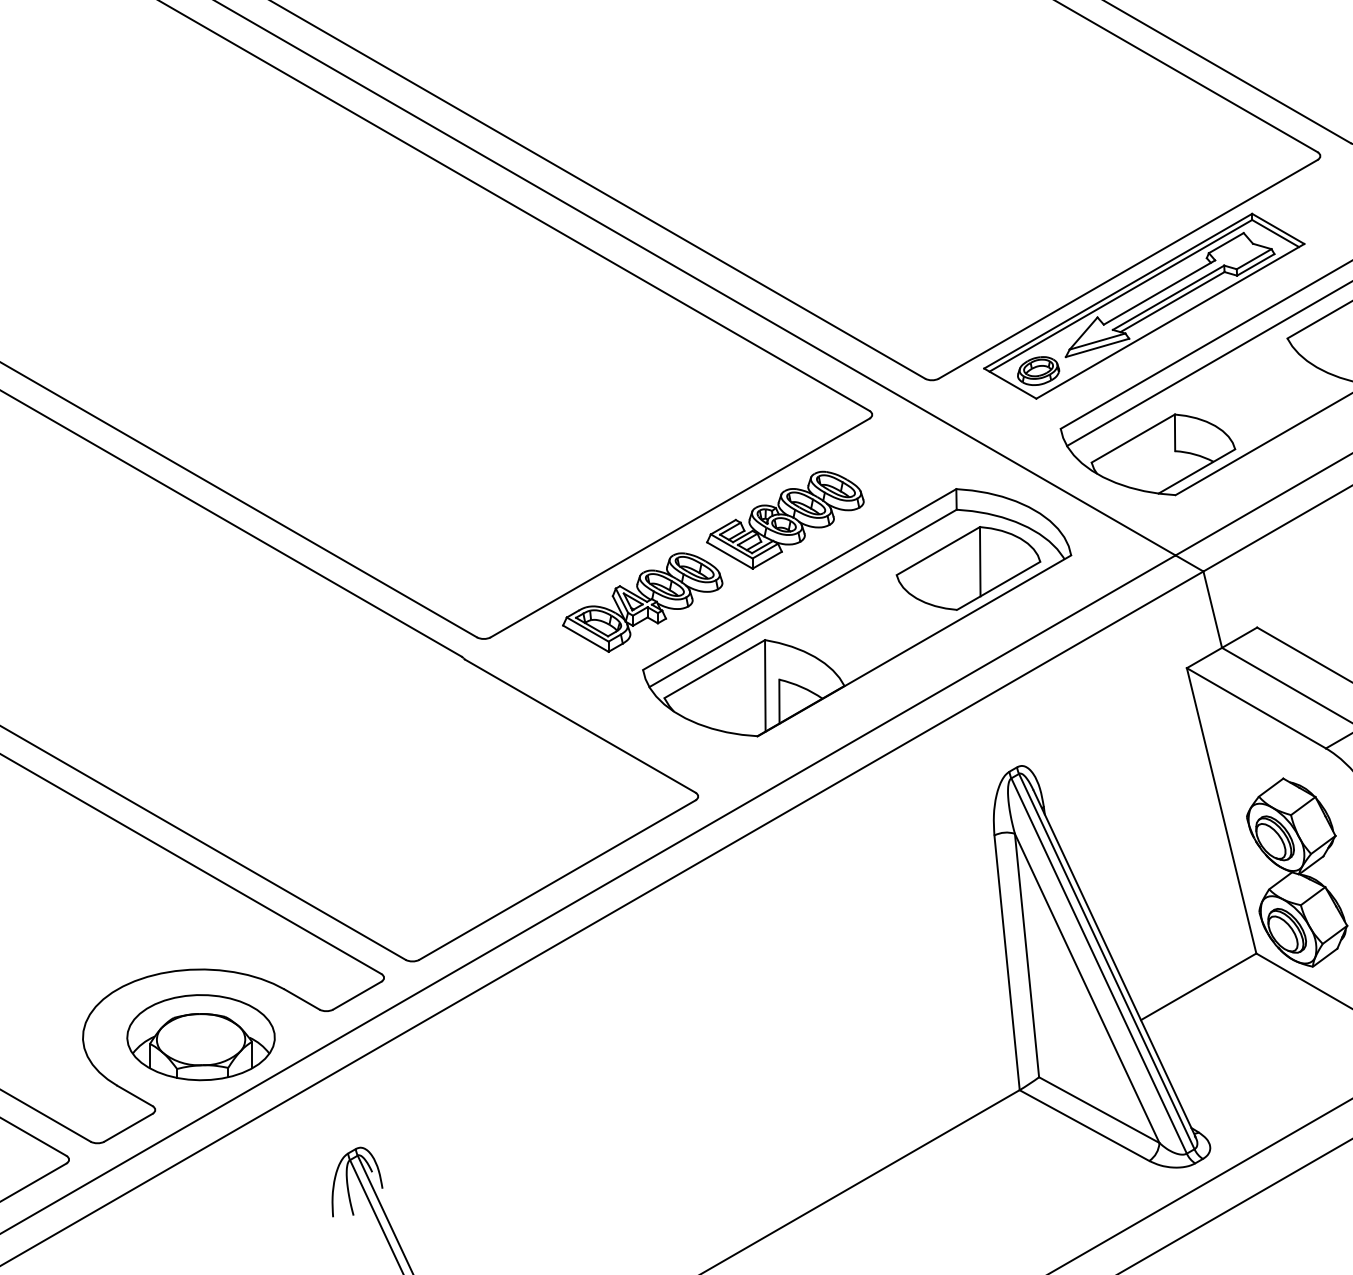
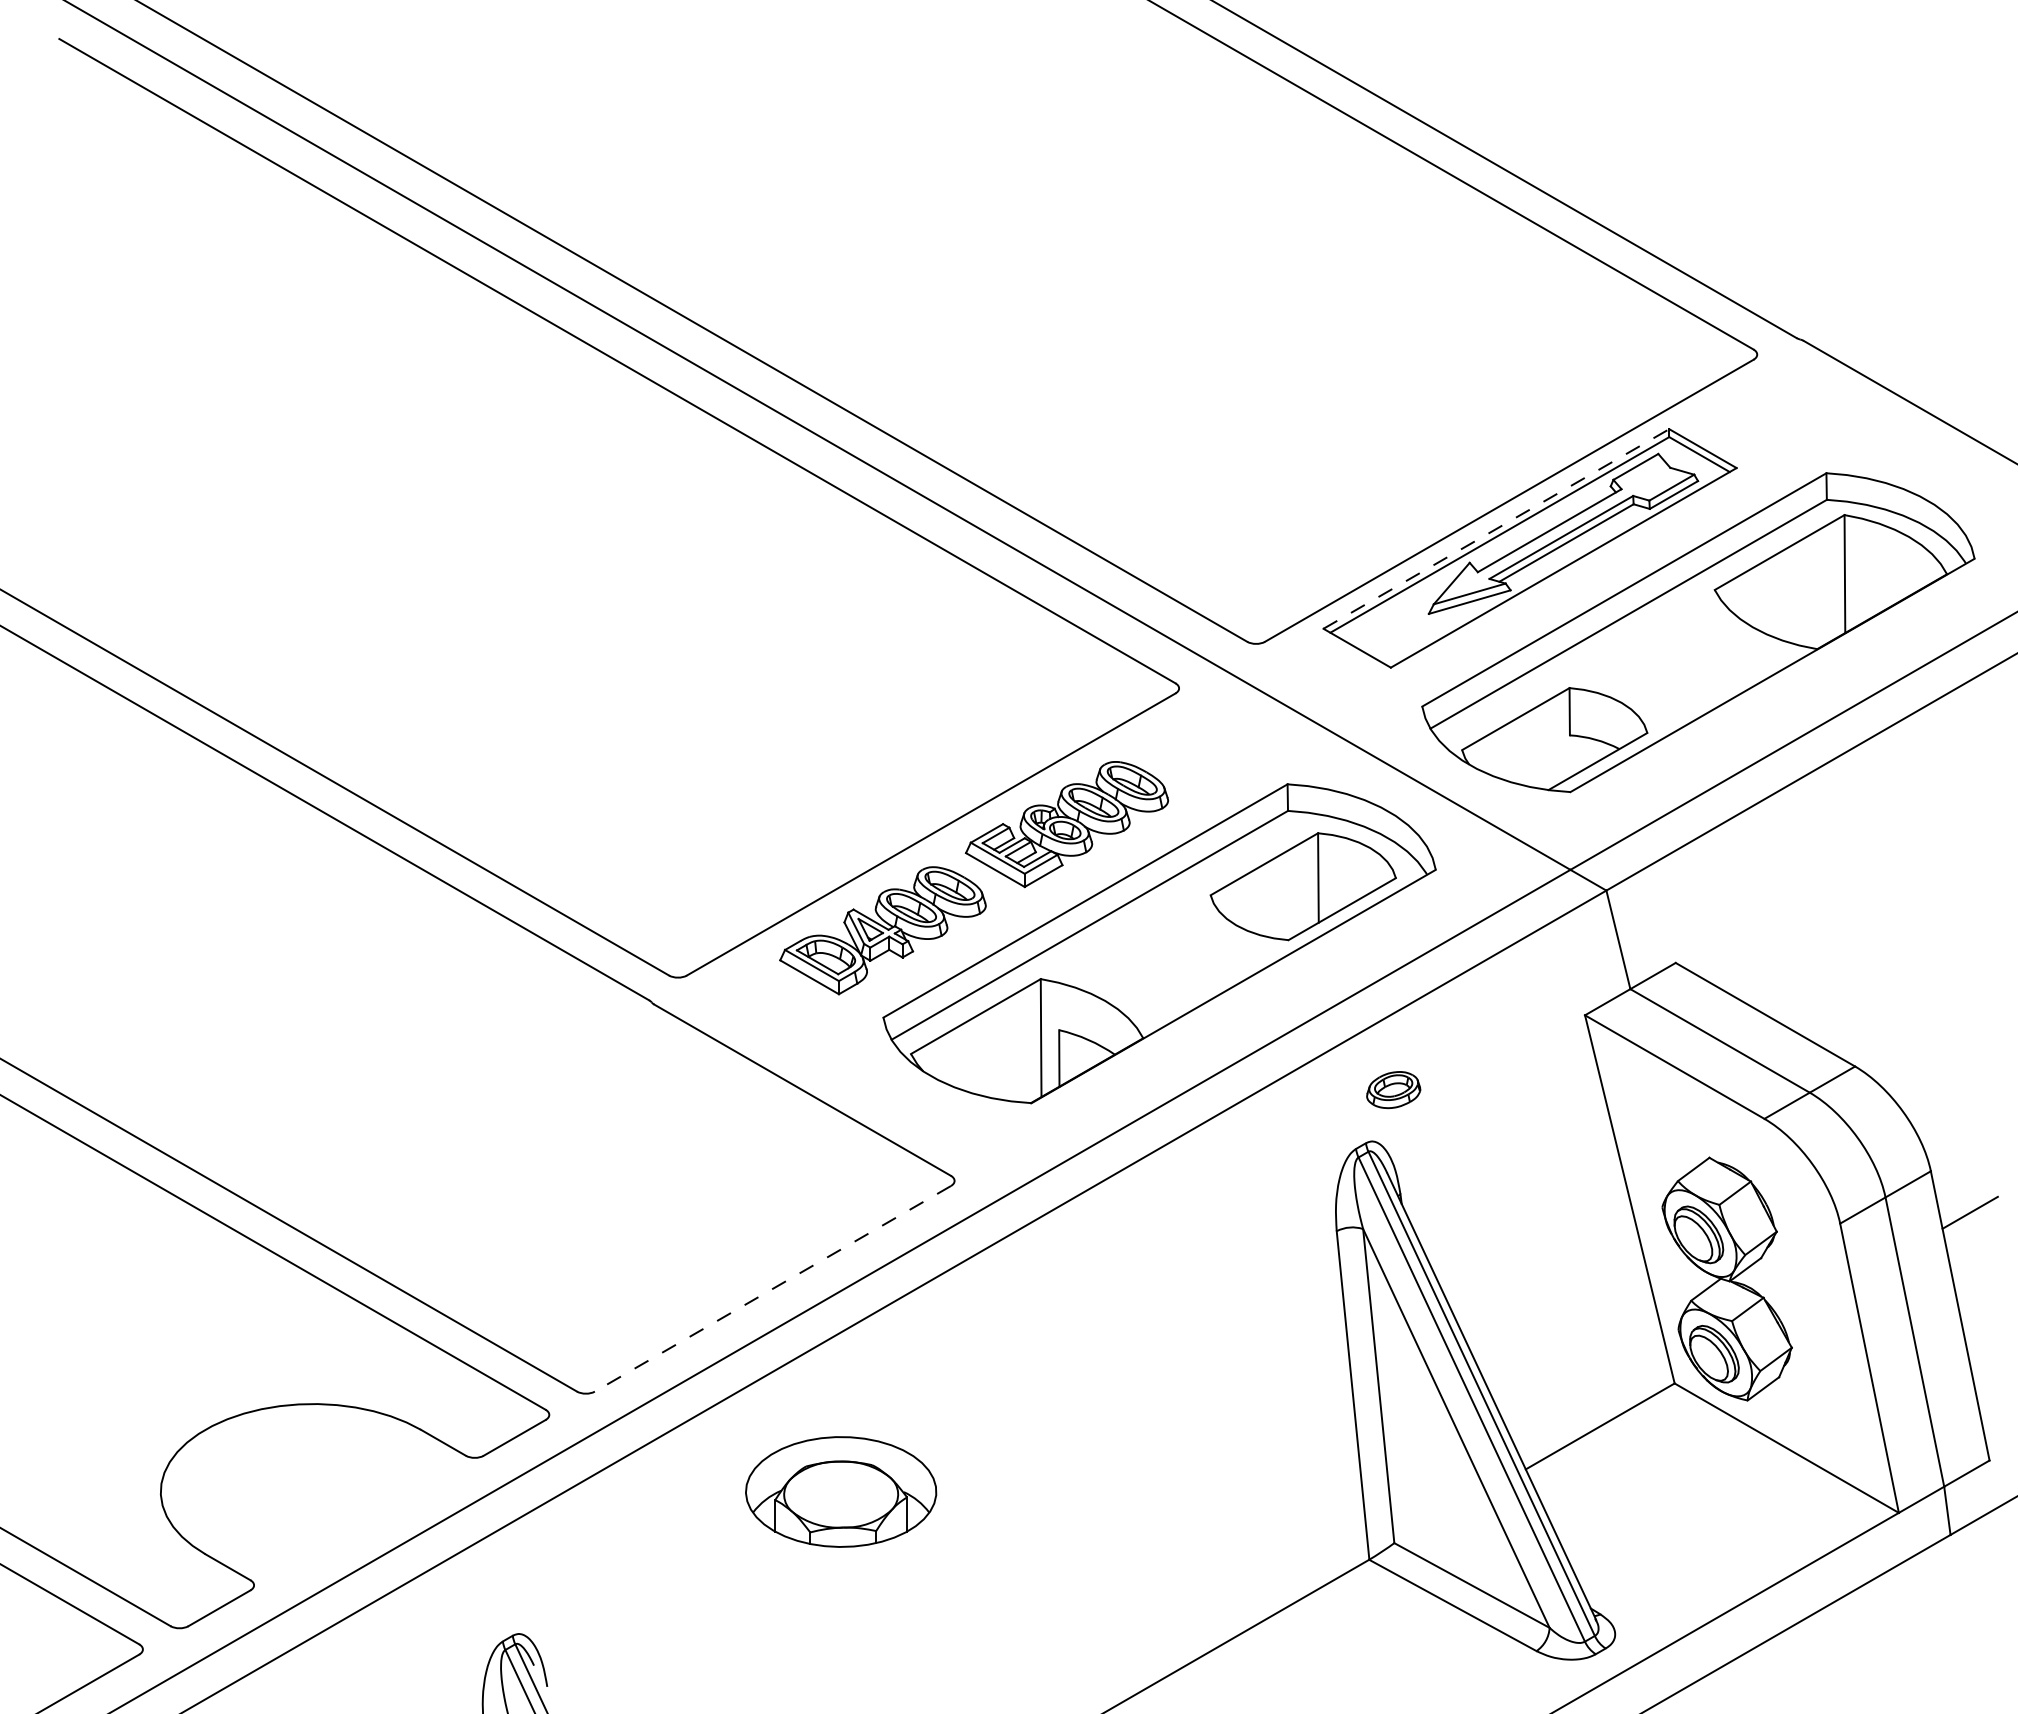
line: (1118, 290) -> (1496, 528), solid -> dashed
part: (1038, 371) -> (1393, 1090), moved
line: (557, 879) -> (772, 1288), solid -> dashed
part: (201, 1037) -> (841, 1491), moved

